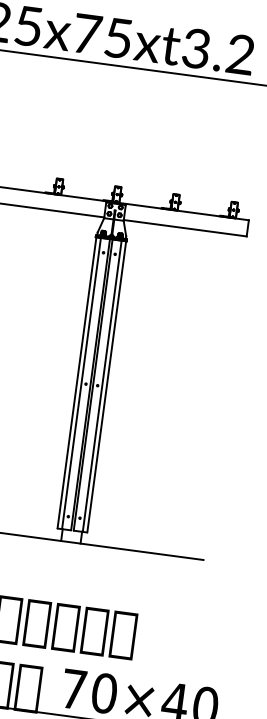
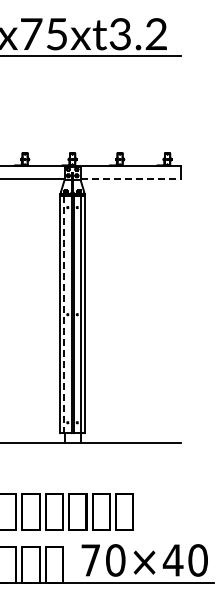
line: (186, 228) -> (131, 179), solid -> dashed
line: (81, 384) -> (64, 315), solid -> dashed

